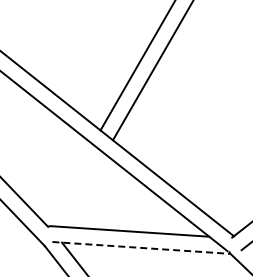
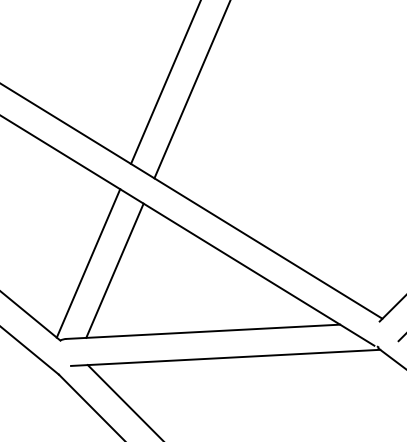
line: (69, 184) -> (88, 263), added
line: (84, 190) -> (115, 270), added
line: (141, 247) -> (225, 357), dashed -> solid

